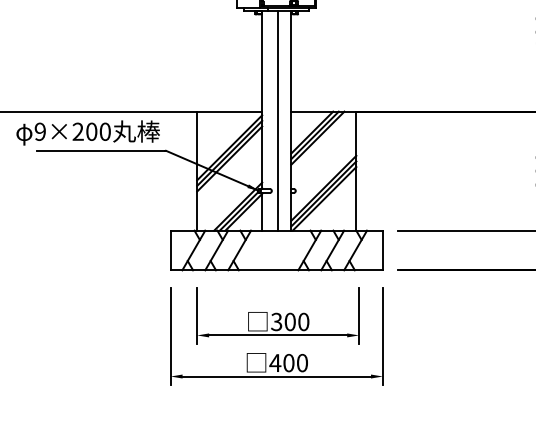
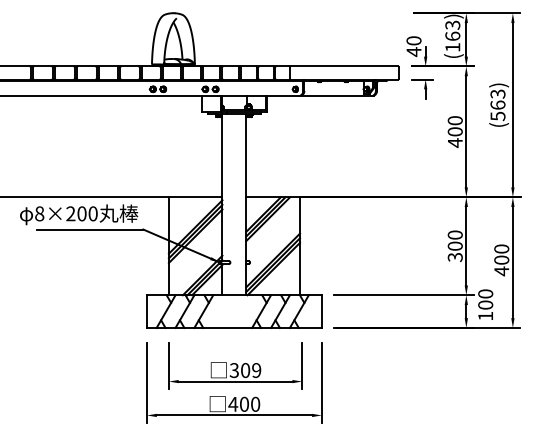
line: (278, 120) -> (235, 204), removed
text: (40, 131) -> (39, 213), 9×200 -> 8×200
text: (303, 321) -> (256, 370), 300 -> 309

